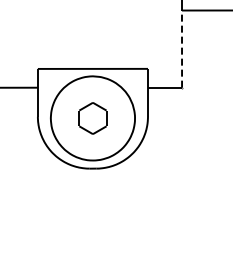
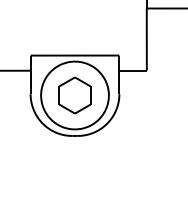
line: (182, 49) -> (147, 39), dashed -> solid
part: (92, 118) -> (74, 95), size x1.43

